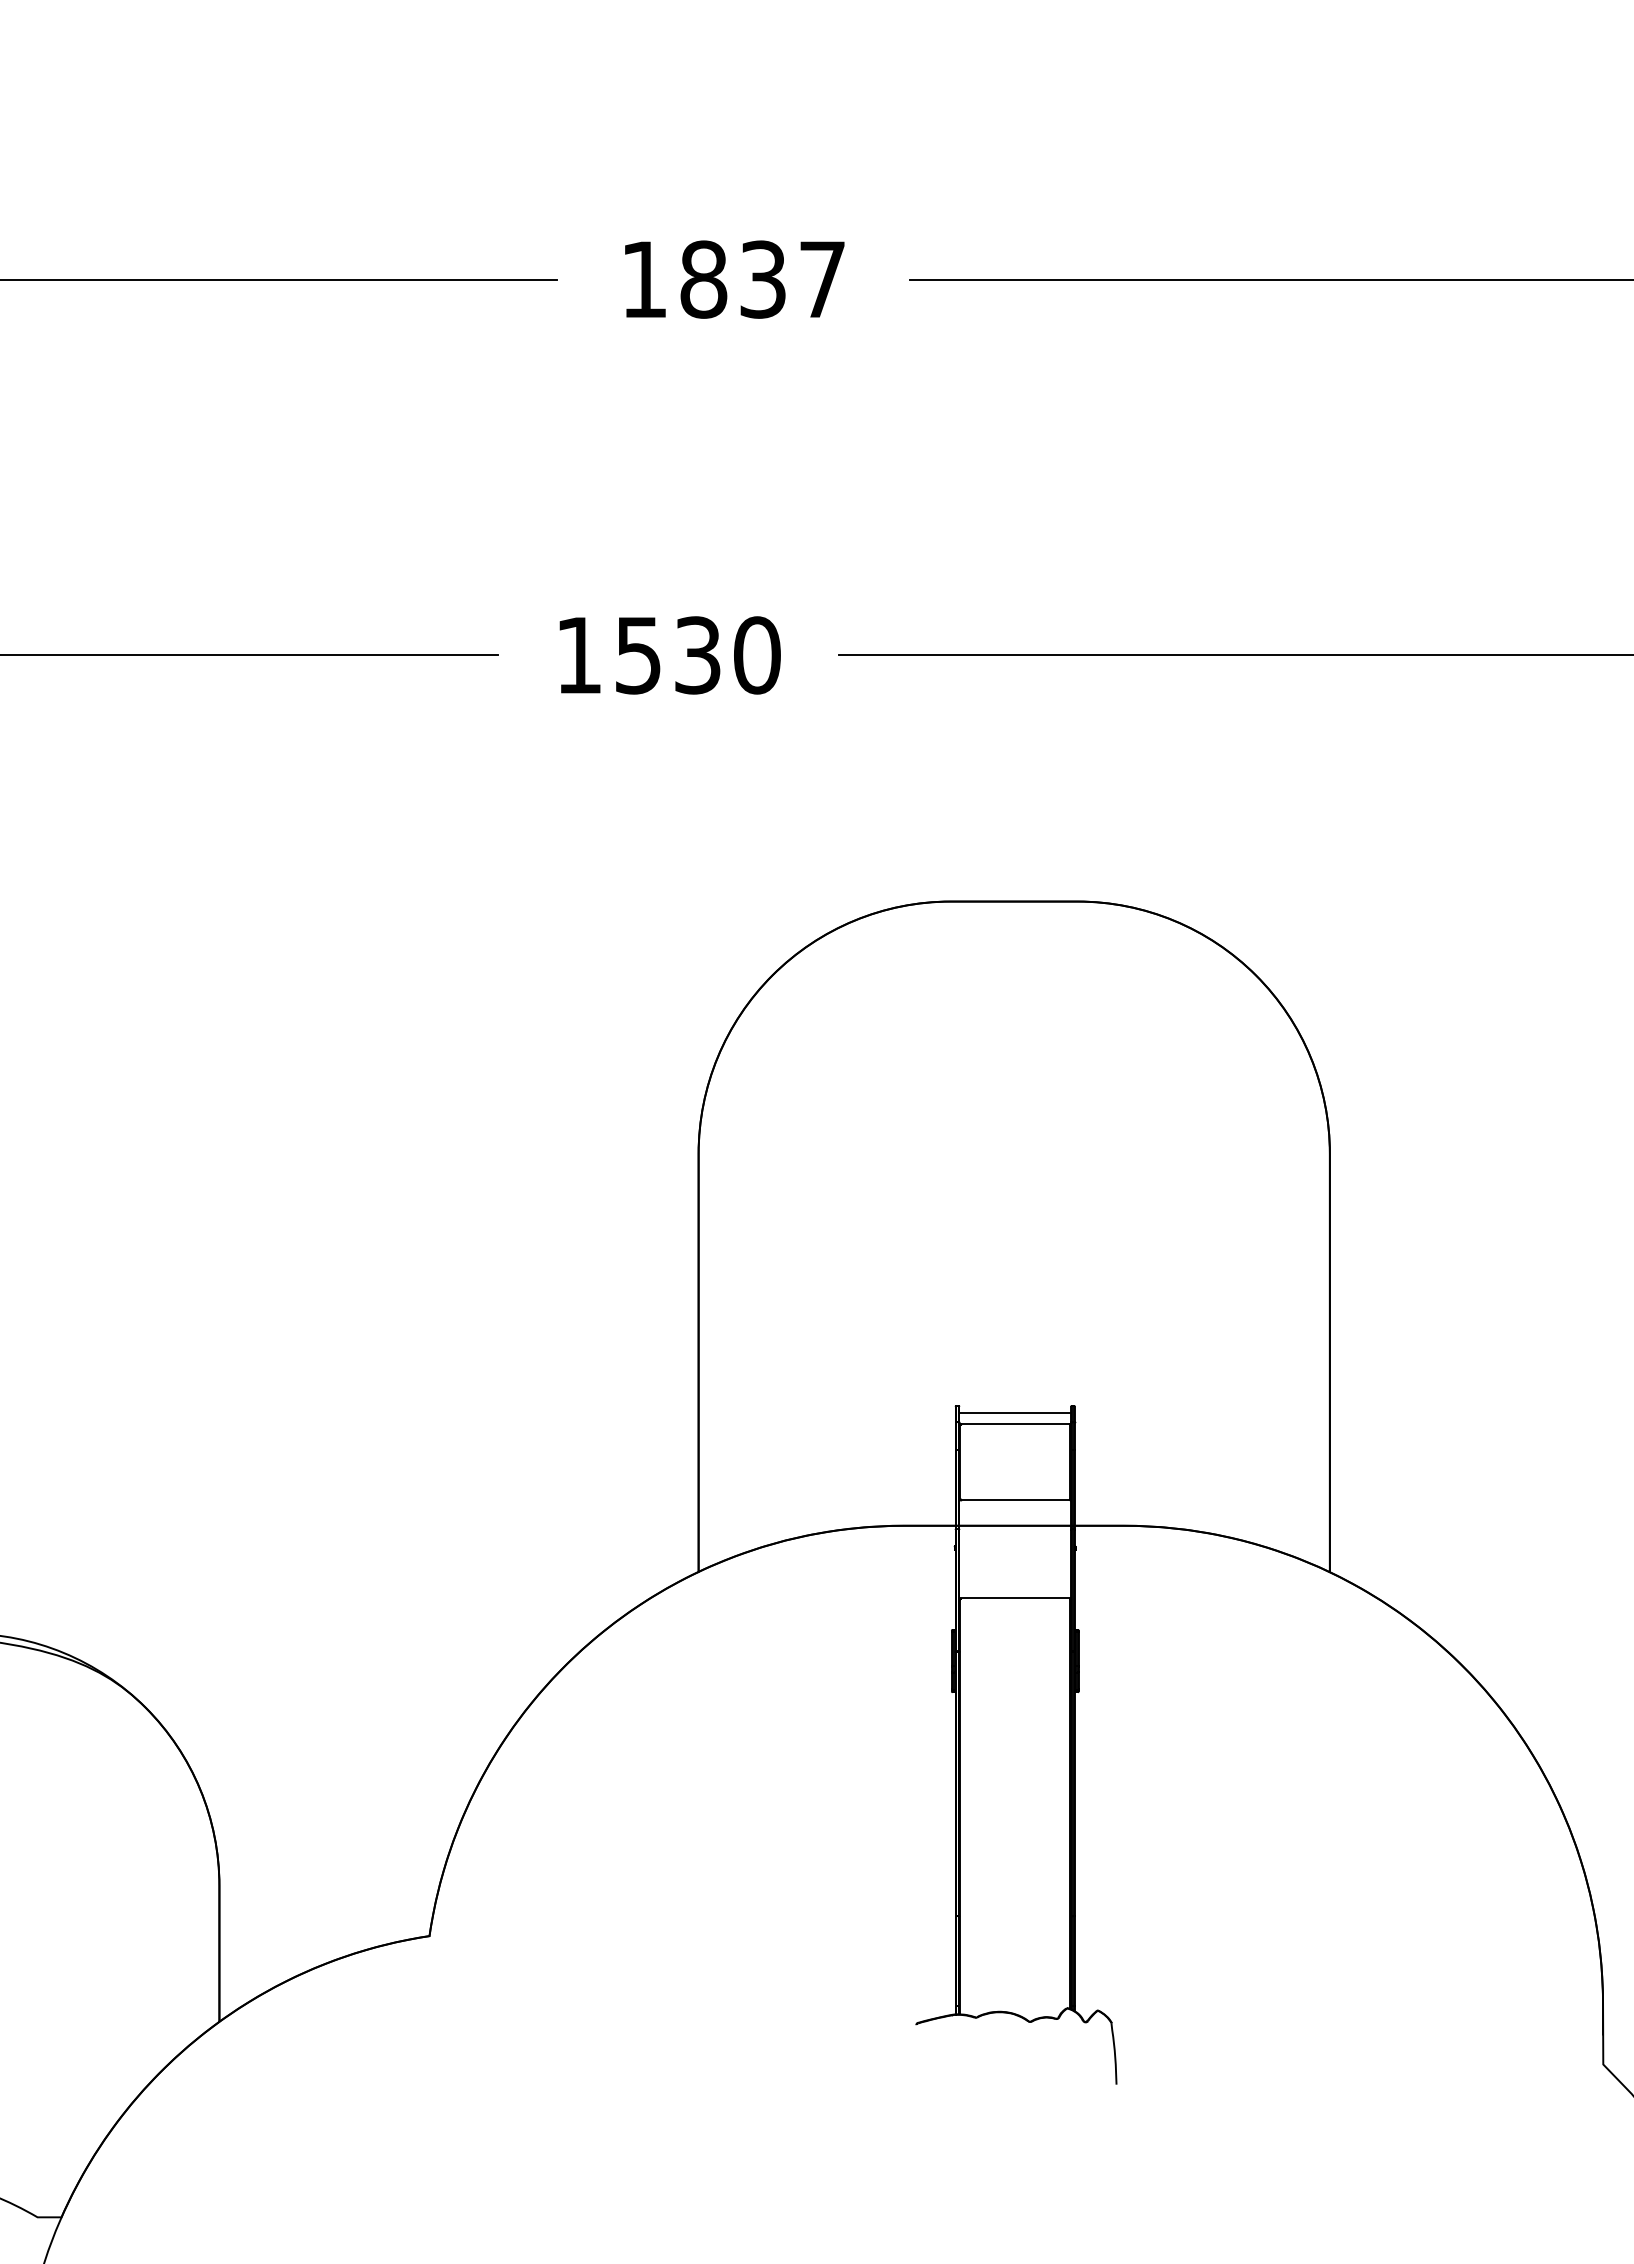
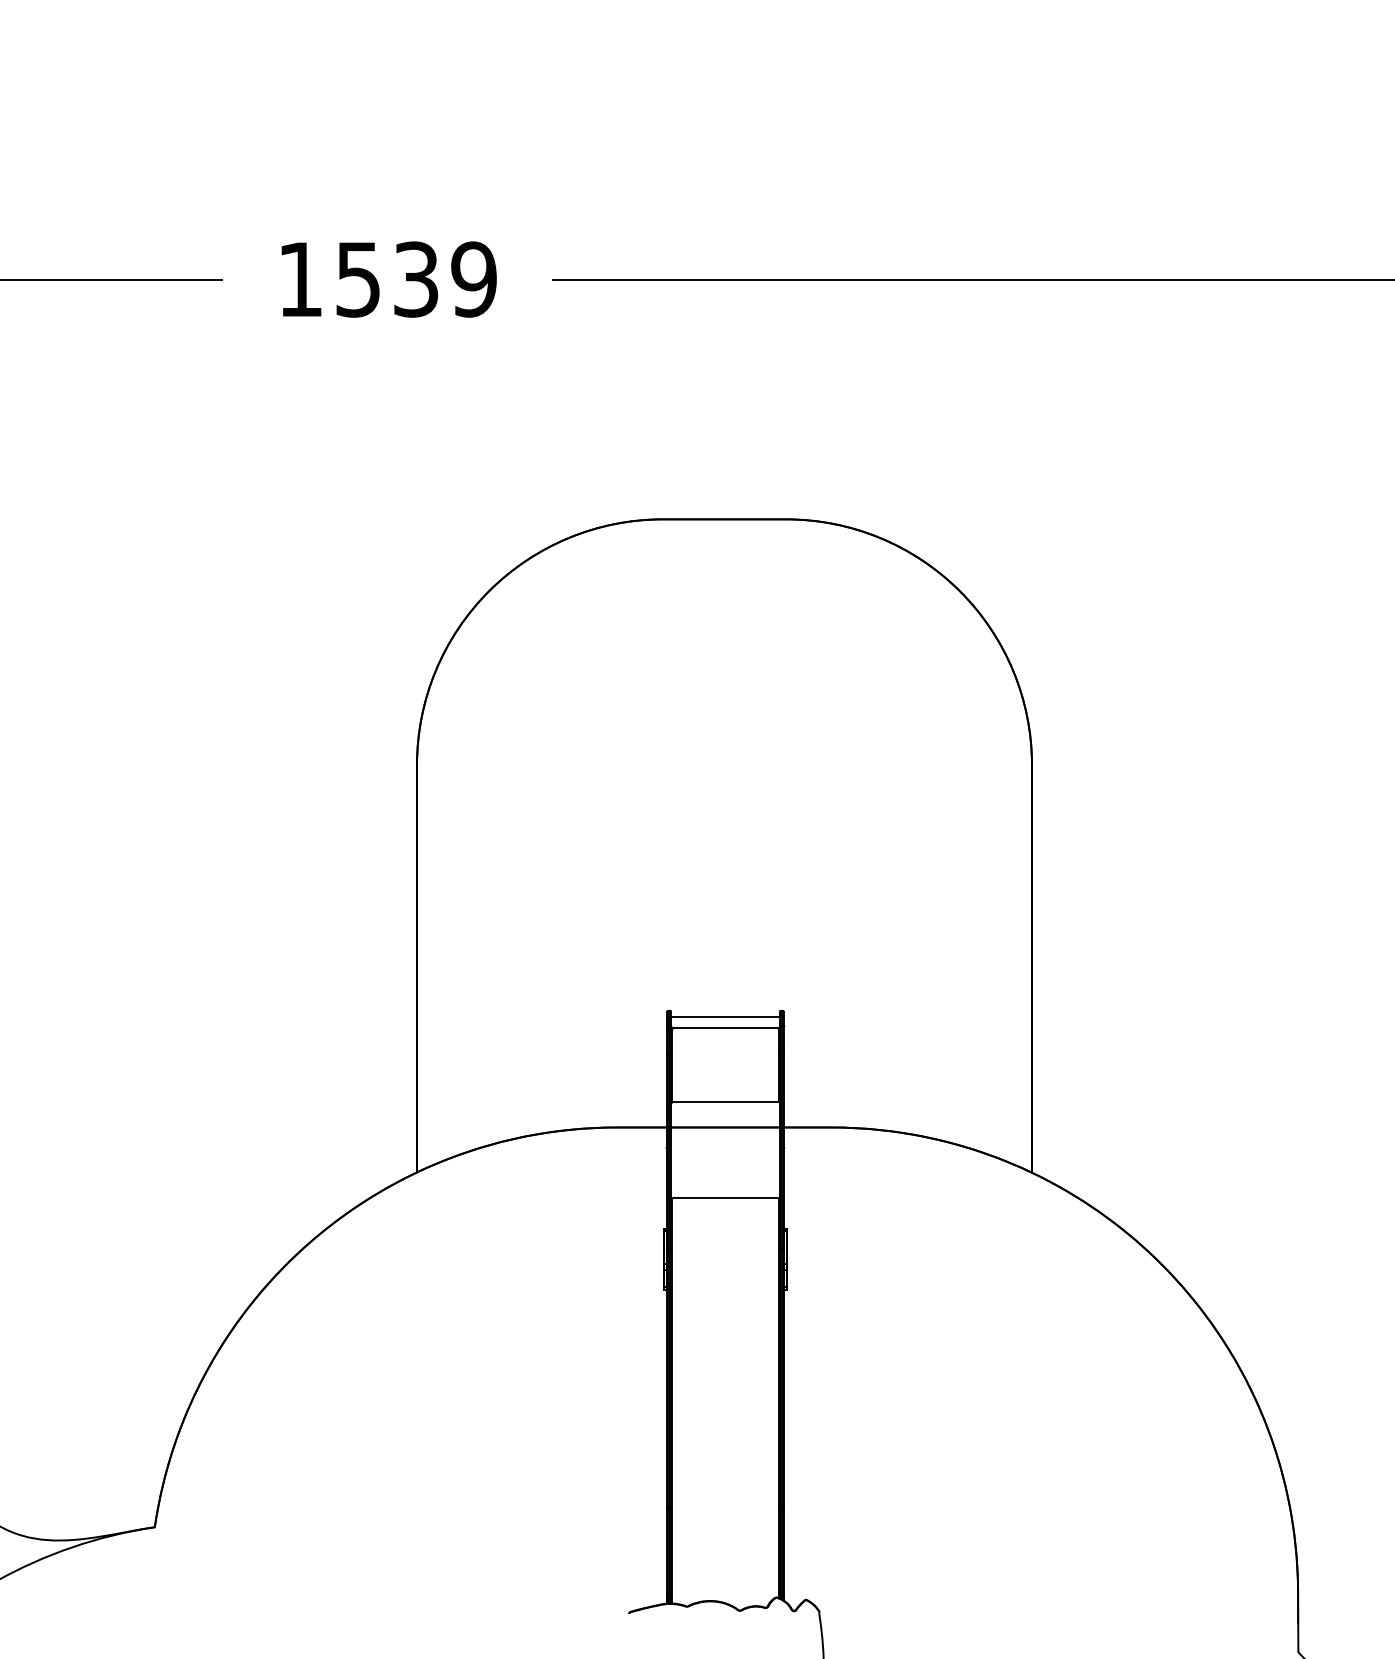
text: (756, 655) -> (473, 279), 1530 -> 1539

